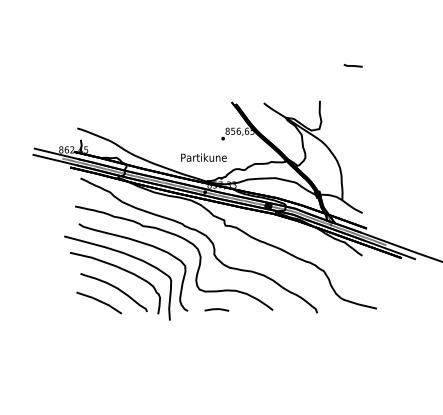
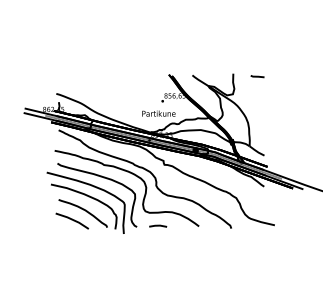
line: (352, 65) -> (257, 76), moved
text: (203, 157) -> (158, 113), moved

